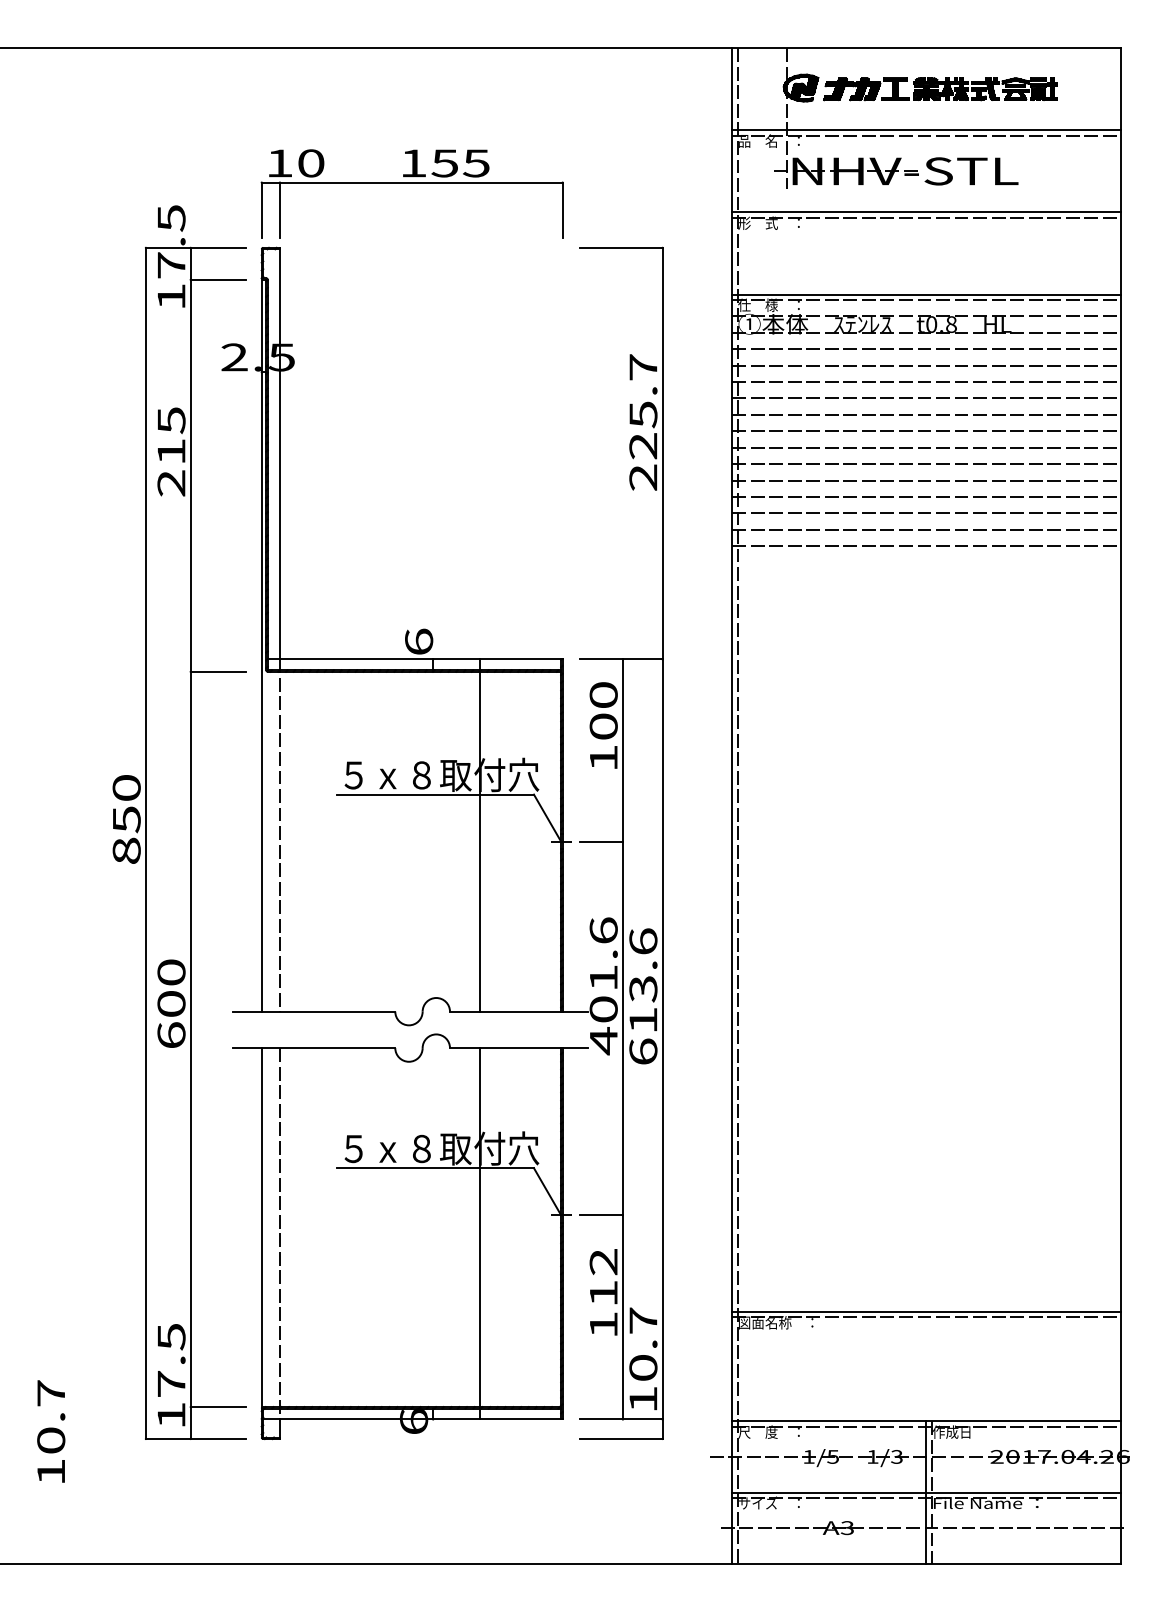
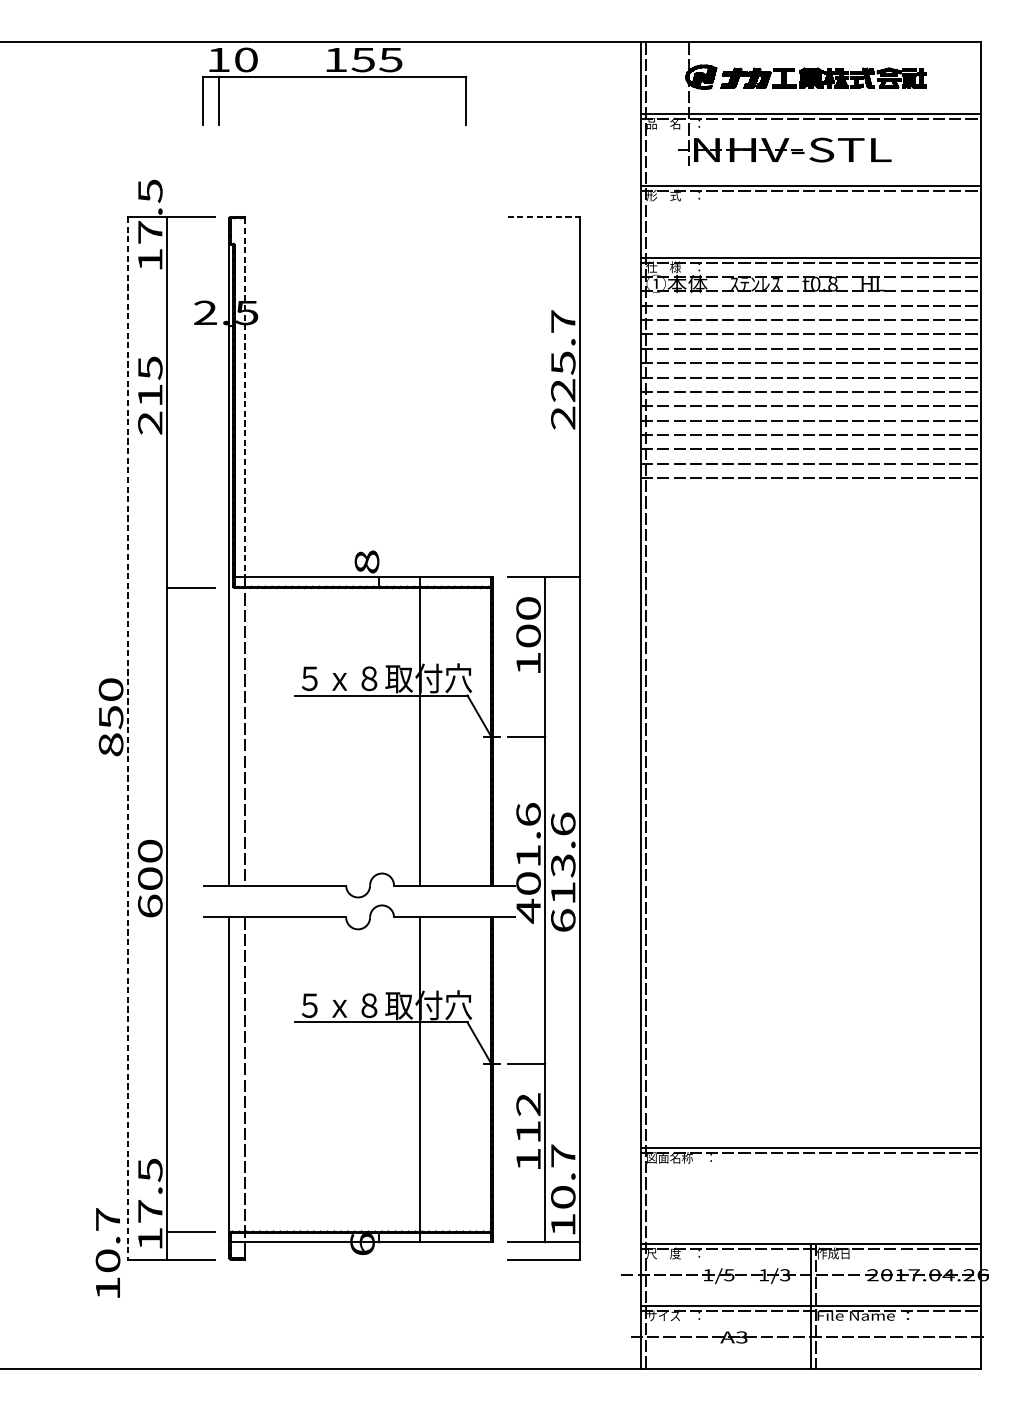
part: (411, 183) -> (334, 77), moved
line: (621, 247) -> (544, 216), solid -> dashed
line: (217, 279) -> (190, 244), removed
line: (279, 454) -> (244, 397), solid -> dashed
text: (419, 641) -> (367, 561), 6 -> 8
line: (145, 843) -> (127, 738), solid -> dashed
text: (51, 1431) -> (108, 1252), moved

